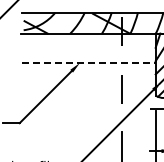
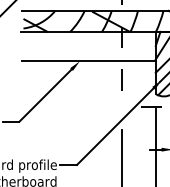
line: (88, 63) -> (88, 61), dashed -> solid

